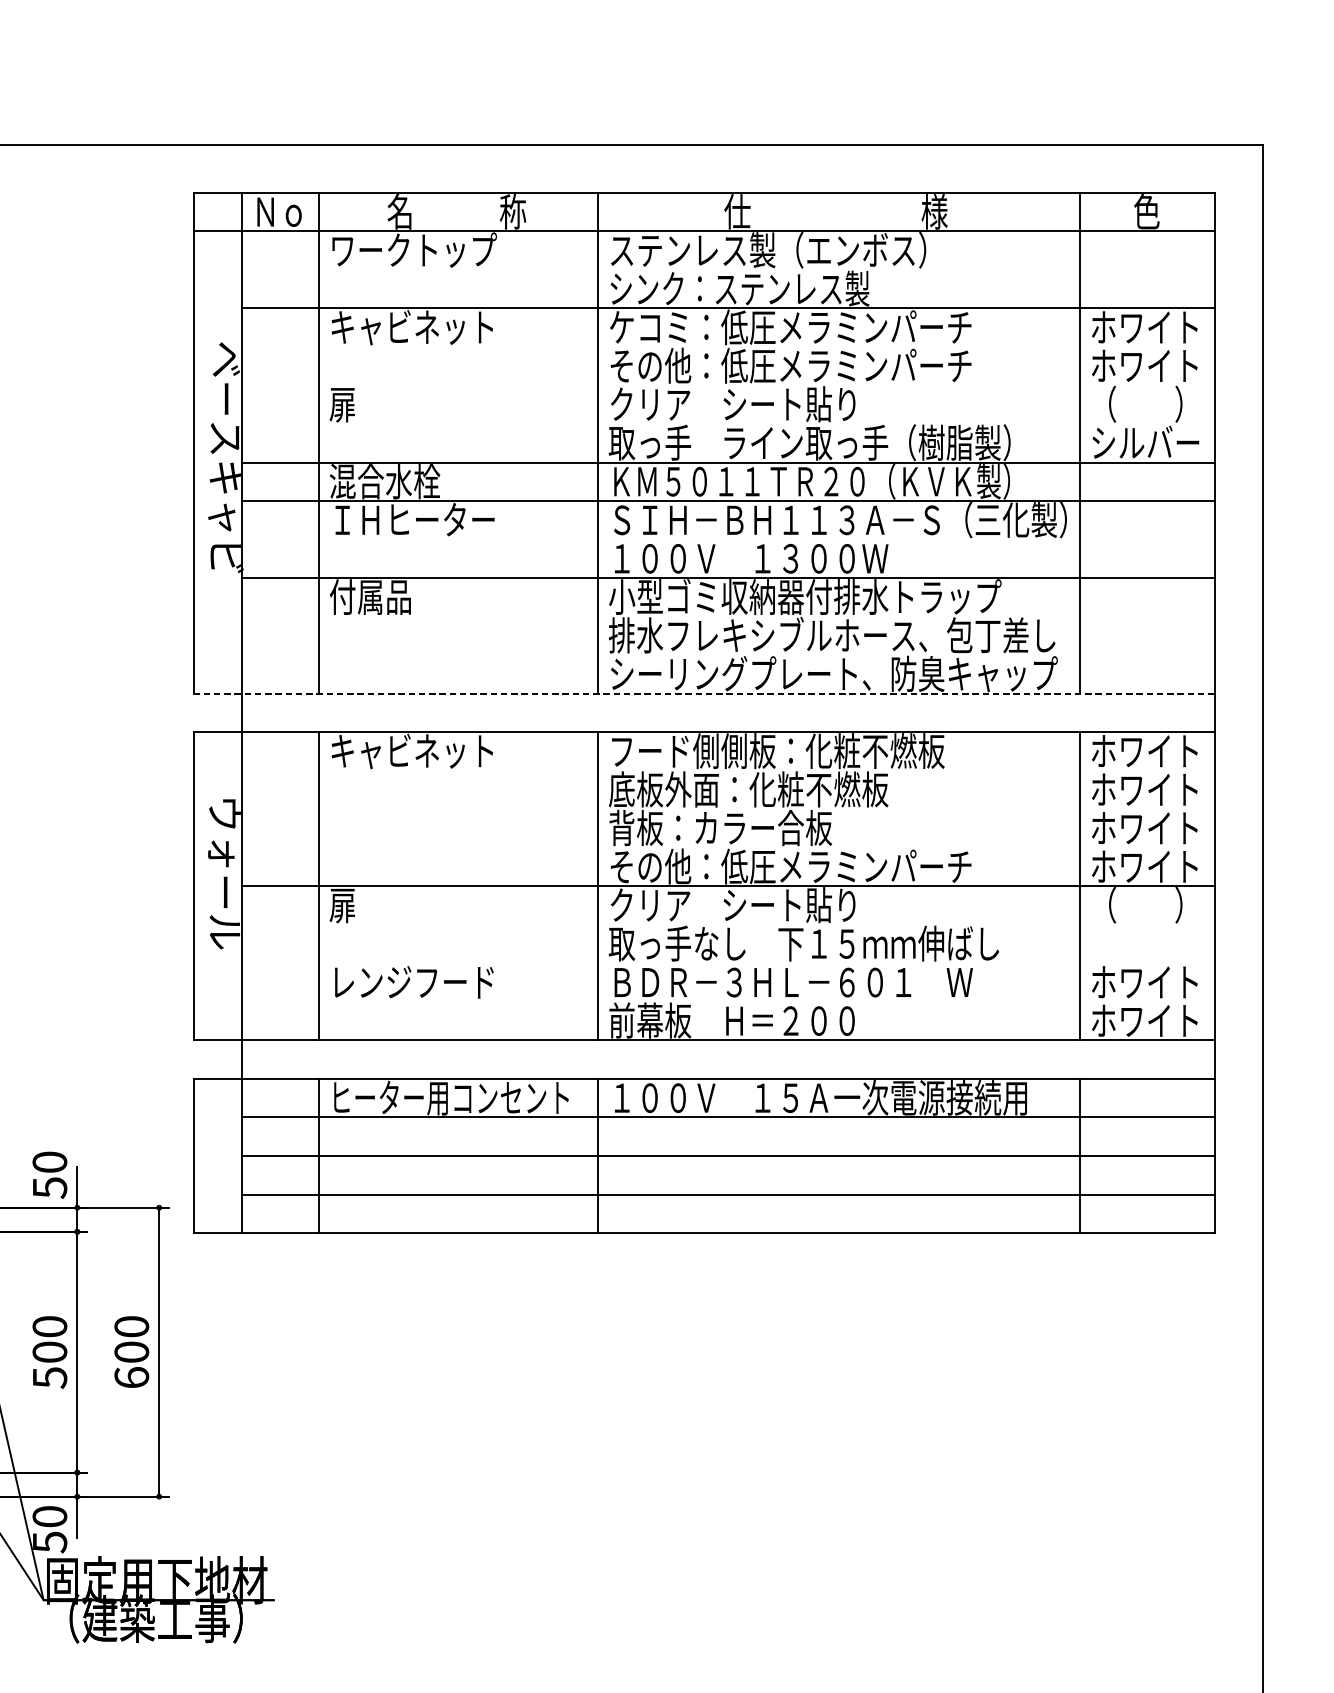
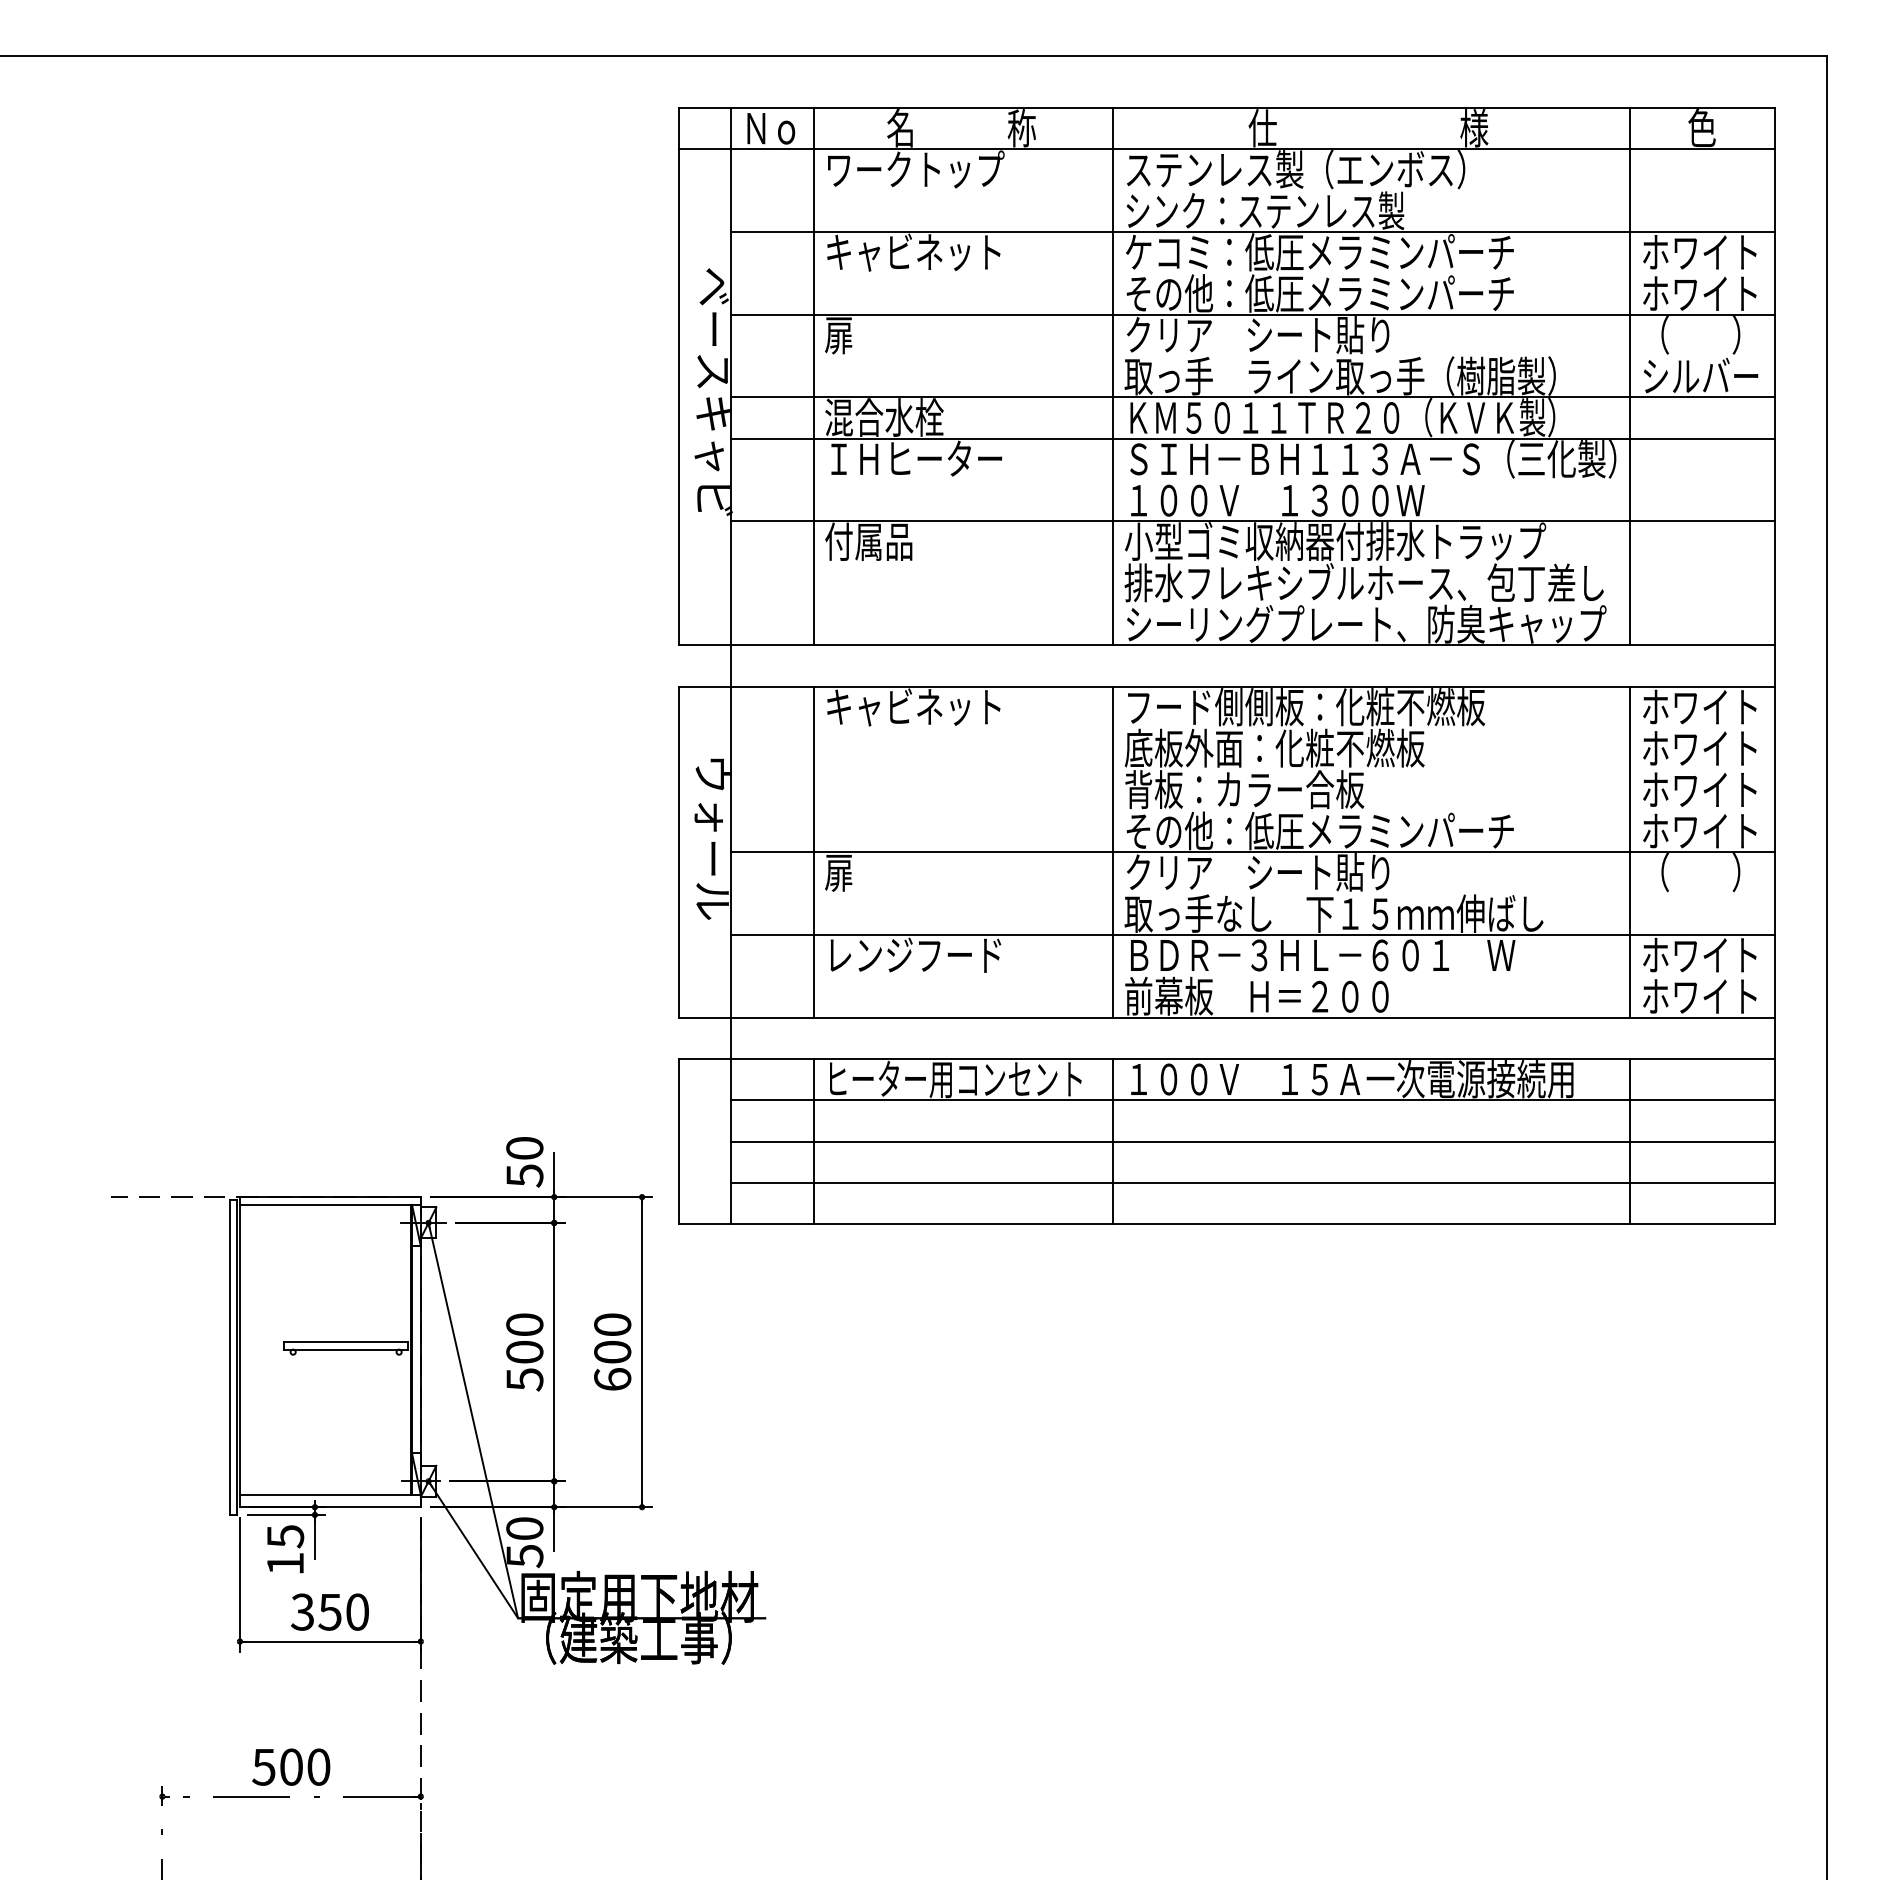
line: (727, 385) -> (1252, 314), added
line: (704, 693) -> (1227, 645), dashed -> solid
line: (727, 963) -> (1252, 934), added

